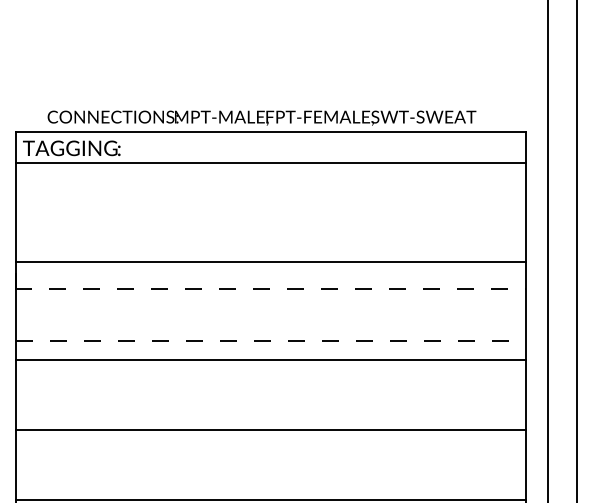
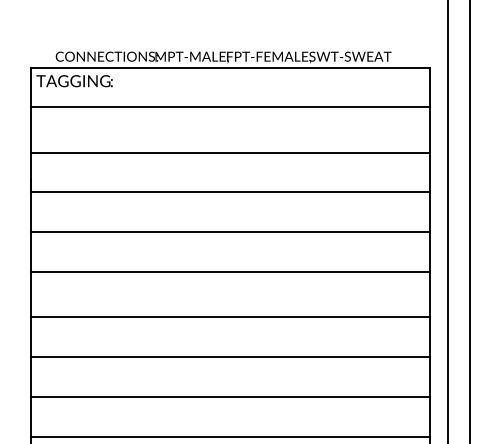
line: (270, 162) -> (230, 107), moved
line: (270, 261) -> (230, 152), moved
line: (270, 289) -> (230, 191), dashed -> solid
line: (270, 341) -> (230, 232), dashed -> solid
line: (270, 359) -> (230, 271), moved
line: (270, 430) -> (230, 317), moved

